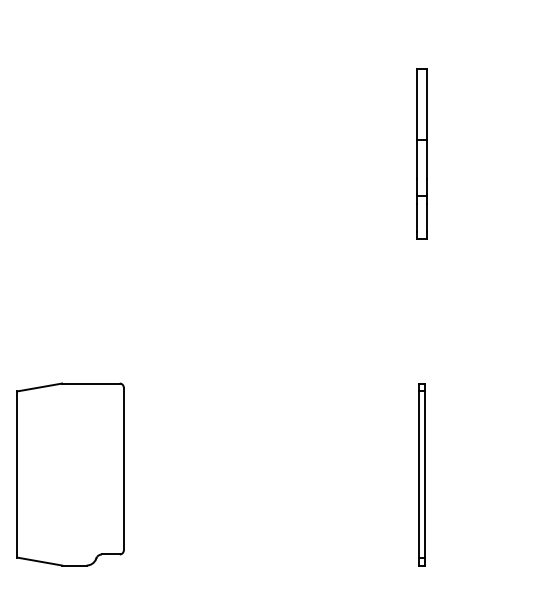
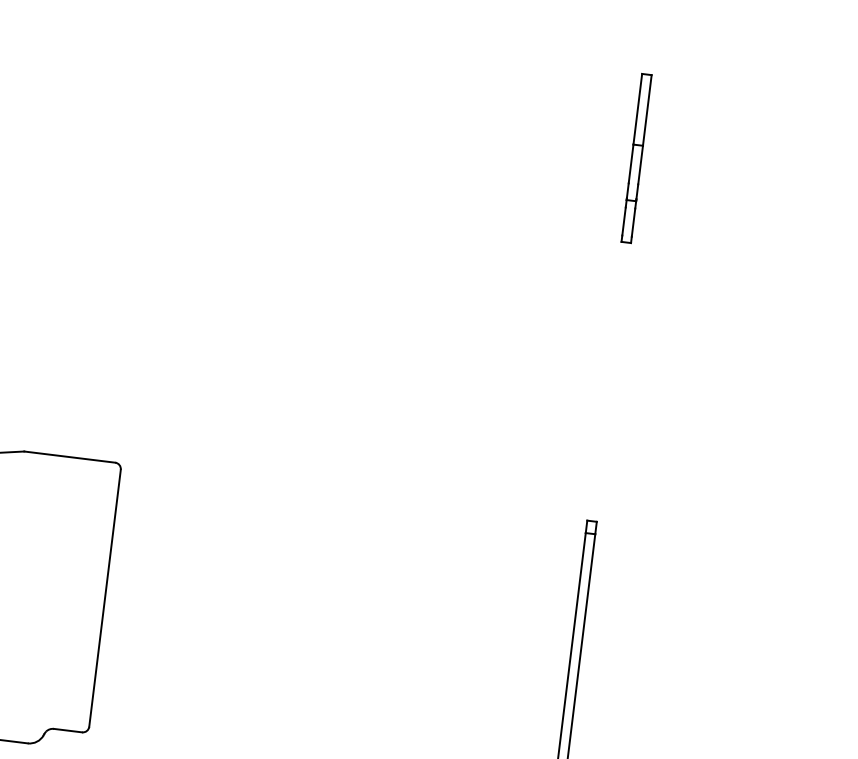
part: (421, 153) -> (635, 158), size x0.62

